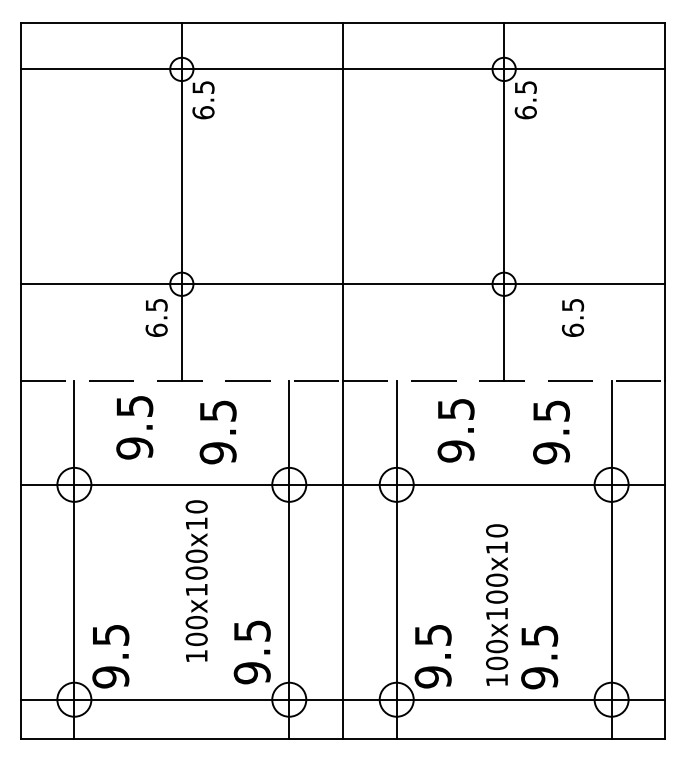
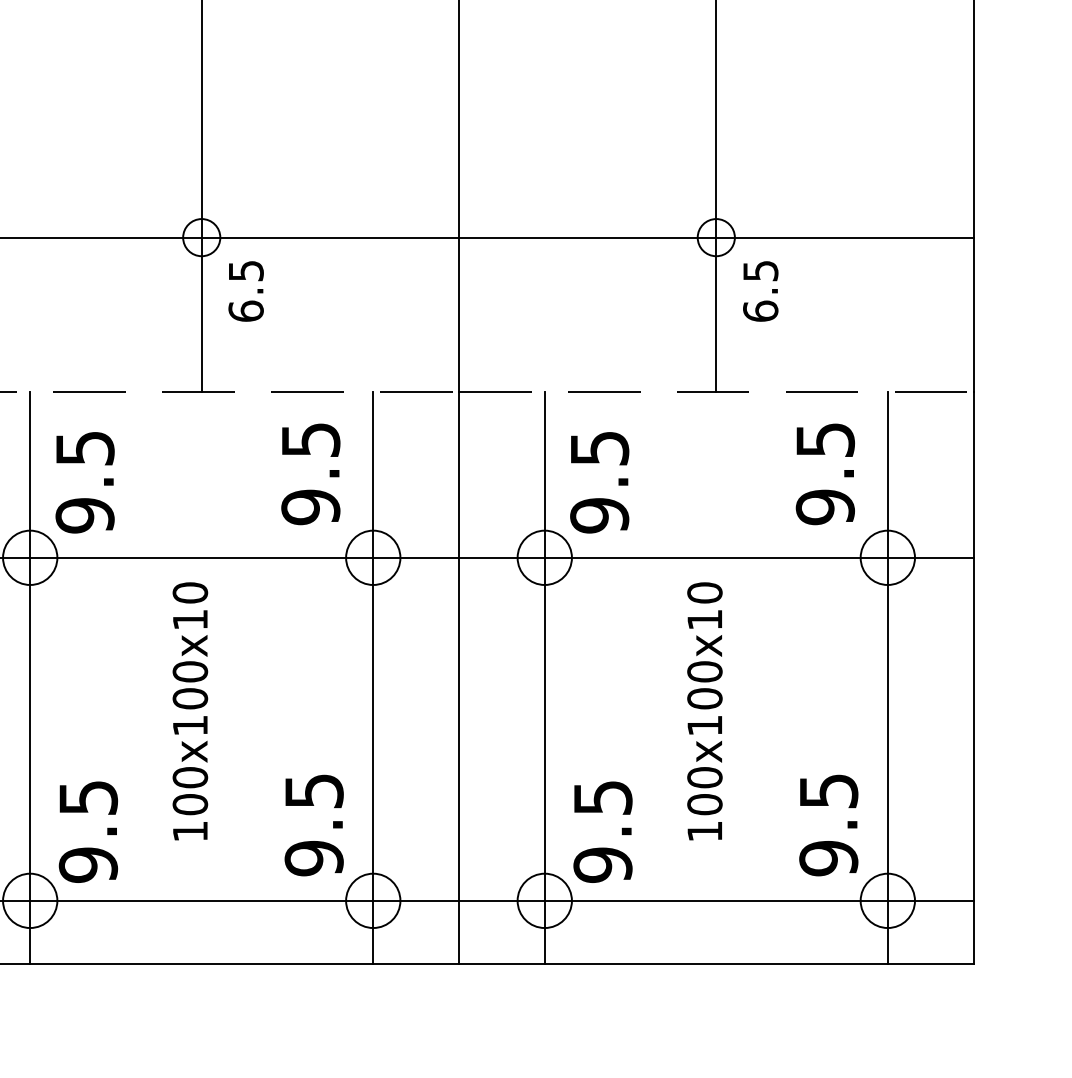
text: (156, 317) -> (245, 290), moved
text: (573, 317) -> (761, 290), moved
text: (134, 427) -> (84, 482), moved
text: (455, 430) -> (598, 482), moved
text: (217, 432) -> (309, 474), moved
text: (551, 432) -> (825, 474), moved
text: (196, 580) -> (190, 710), moved
text: (497, 604) -> (705, 710), moved
text: (539, 657) -> (828, 825), moved

